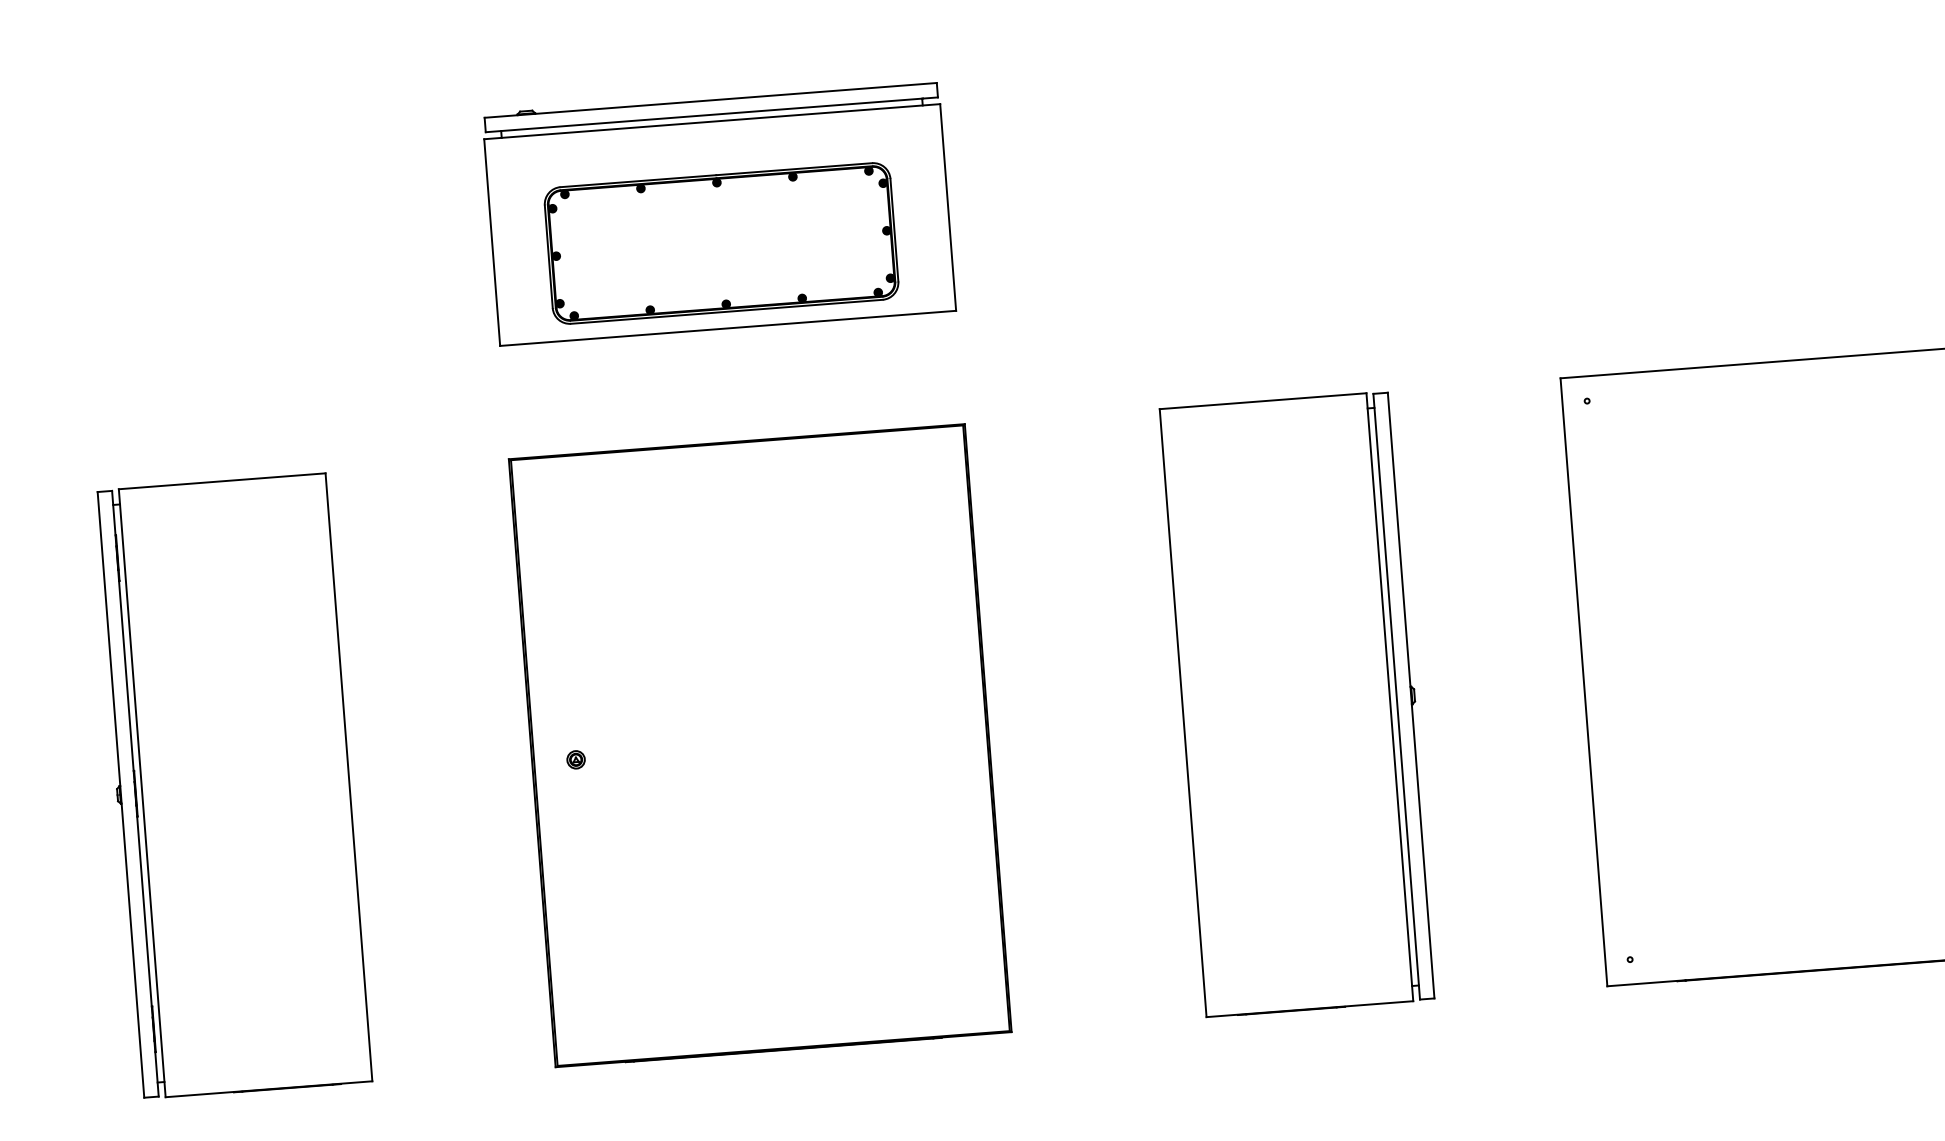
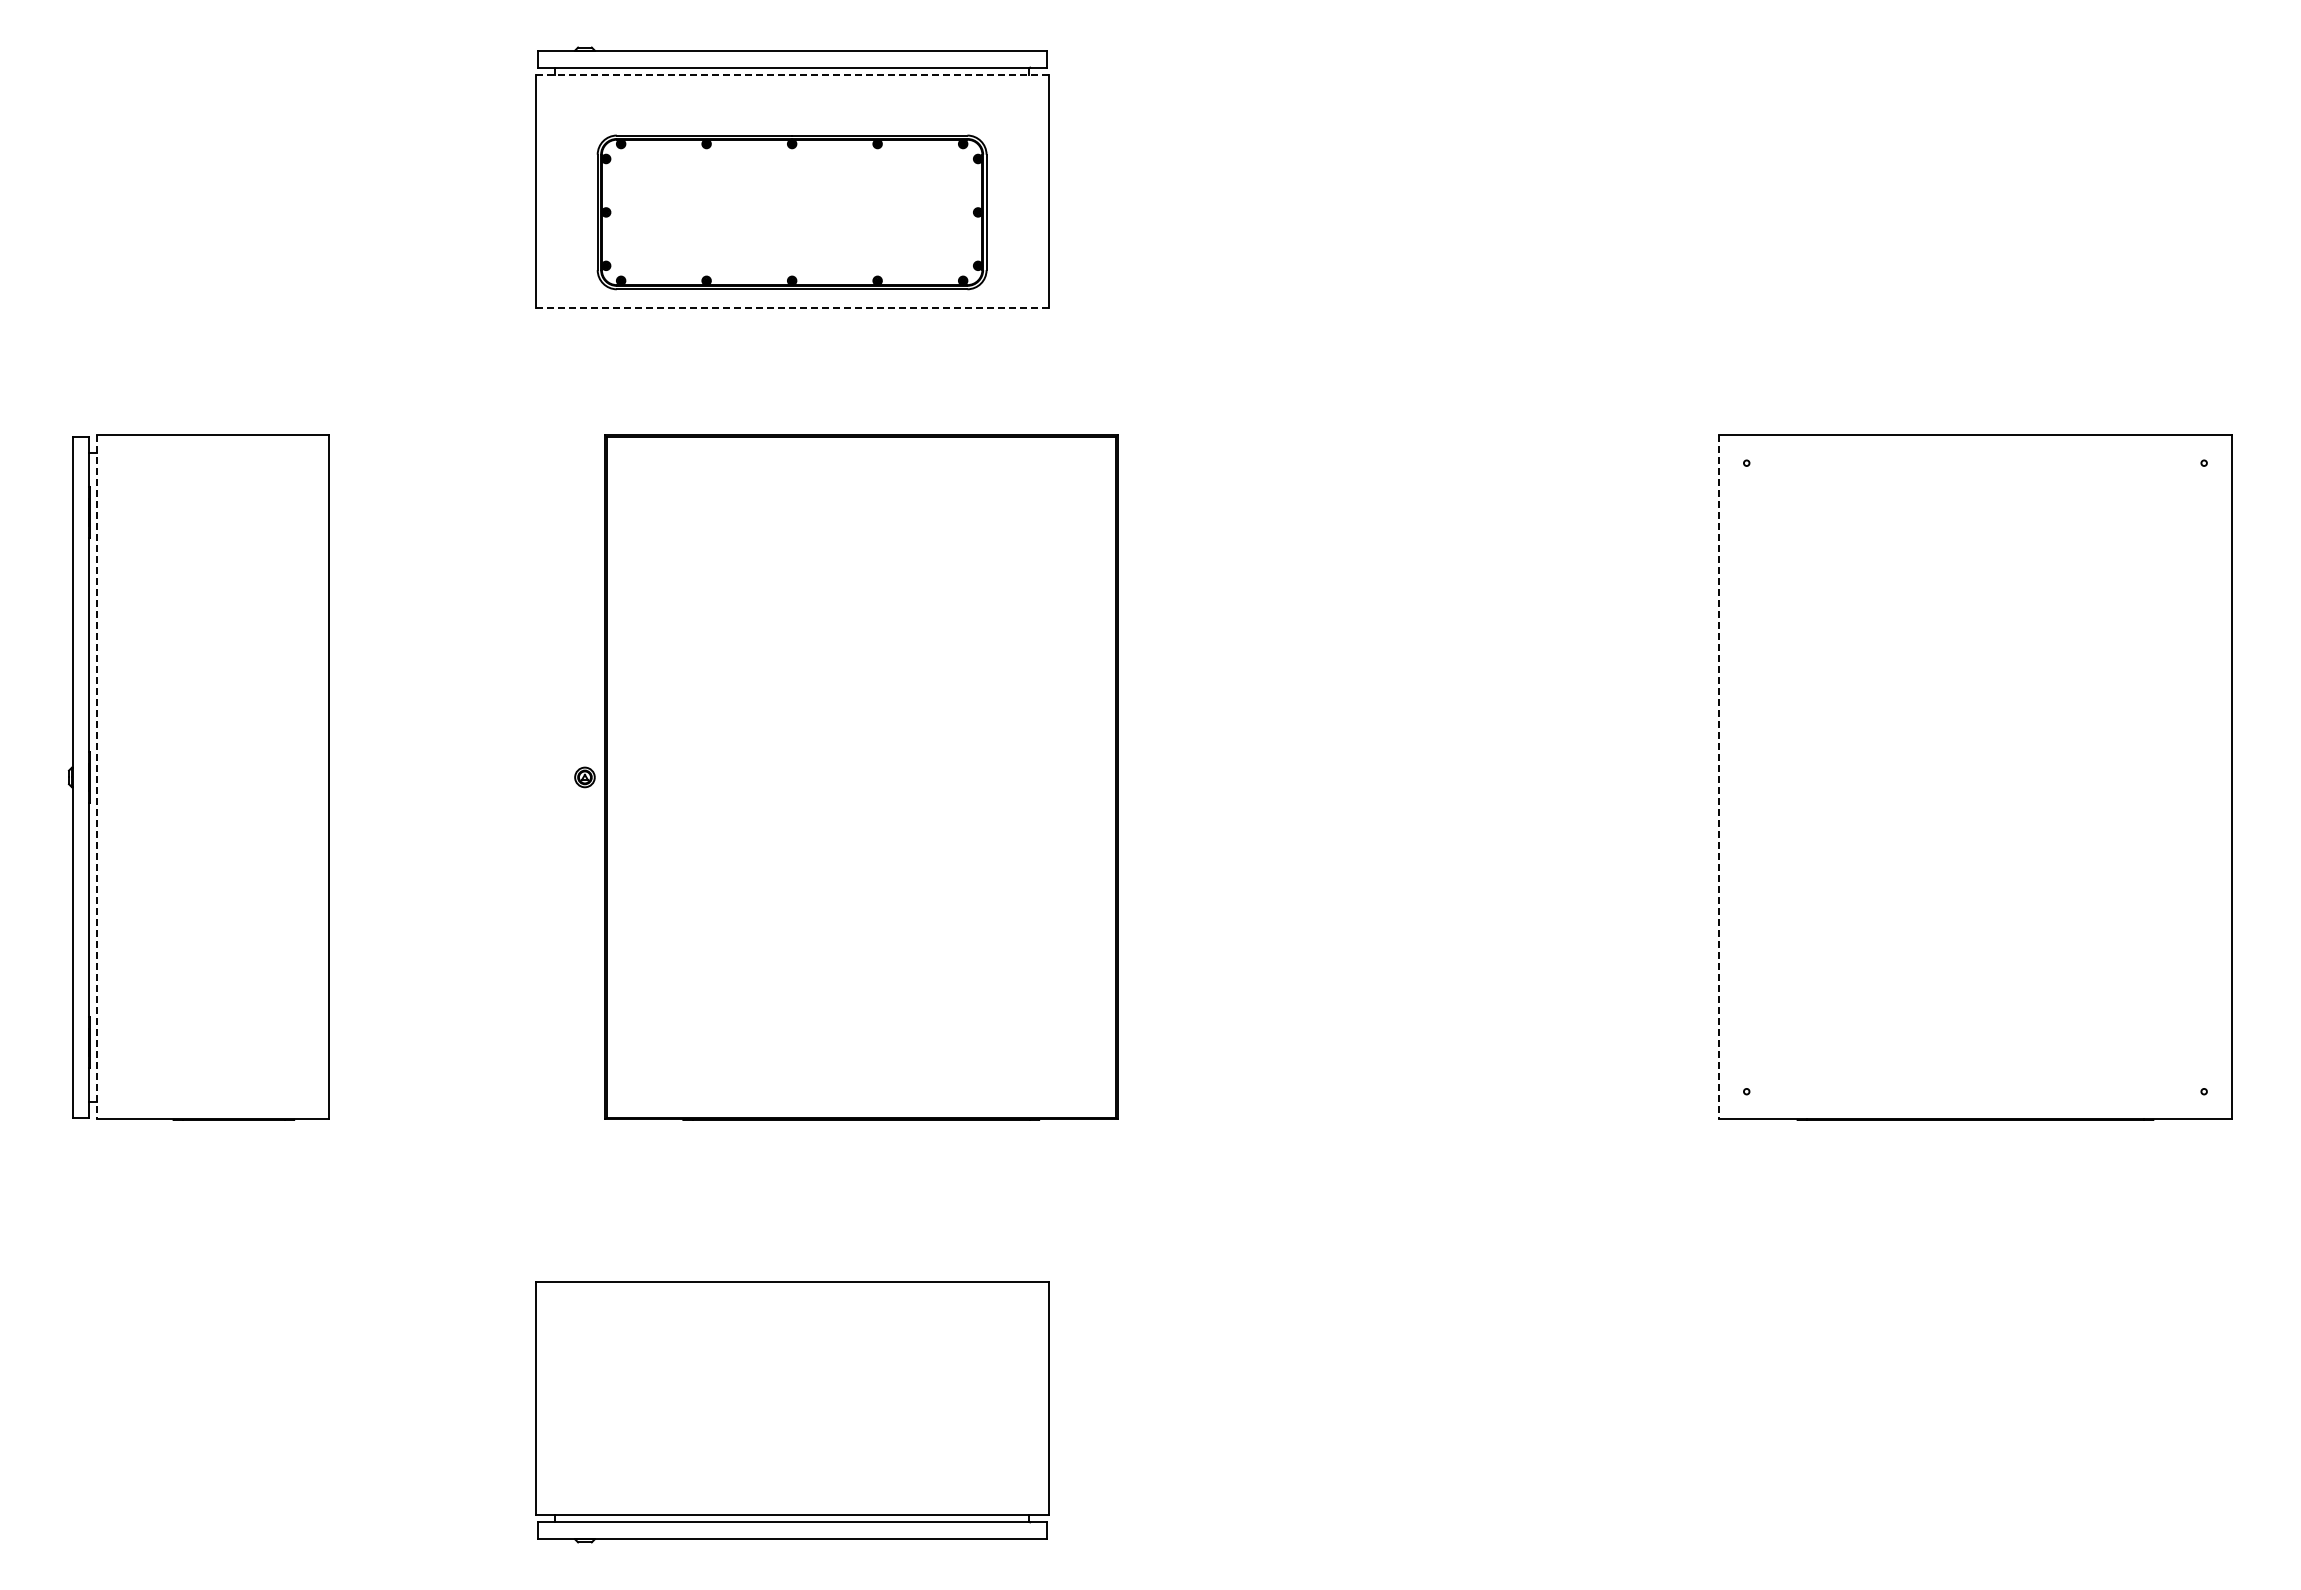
line: (712, 121) -> (792, 75), solid -> dashed
line: (728, 327) -> (792, 307), solid -> dashed
line: (1583, 682) -> (1718, 777), solid -> dashed
part: (1299, 704) -> (1398, 777), removed
part: (760, 745) -> (861, 777), moved
line: (141, 793) -> (96, 777), solid -> dashed

